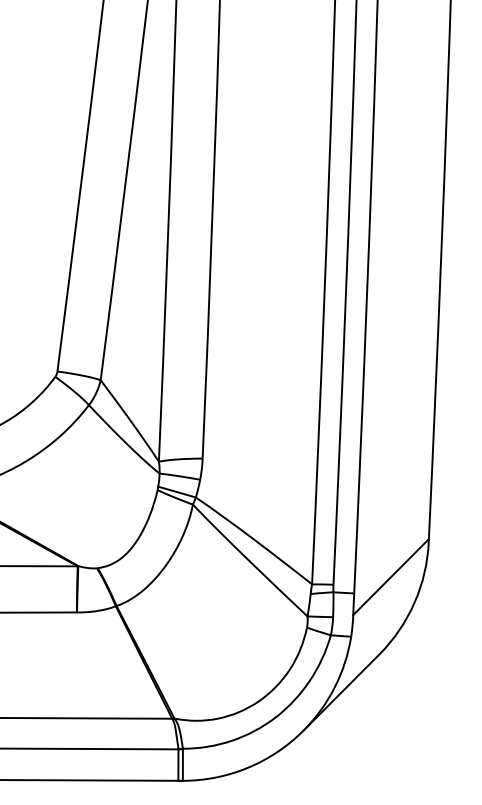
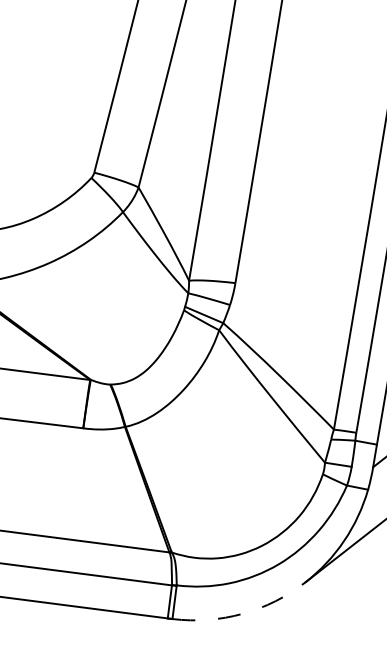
arc: (248, 767) -> (243, 613), solid -> dashed

